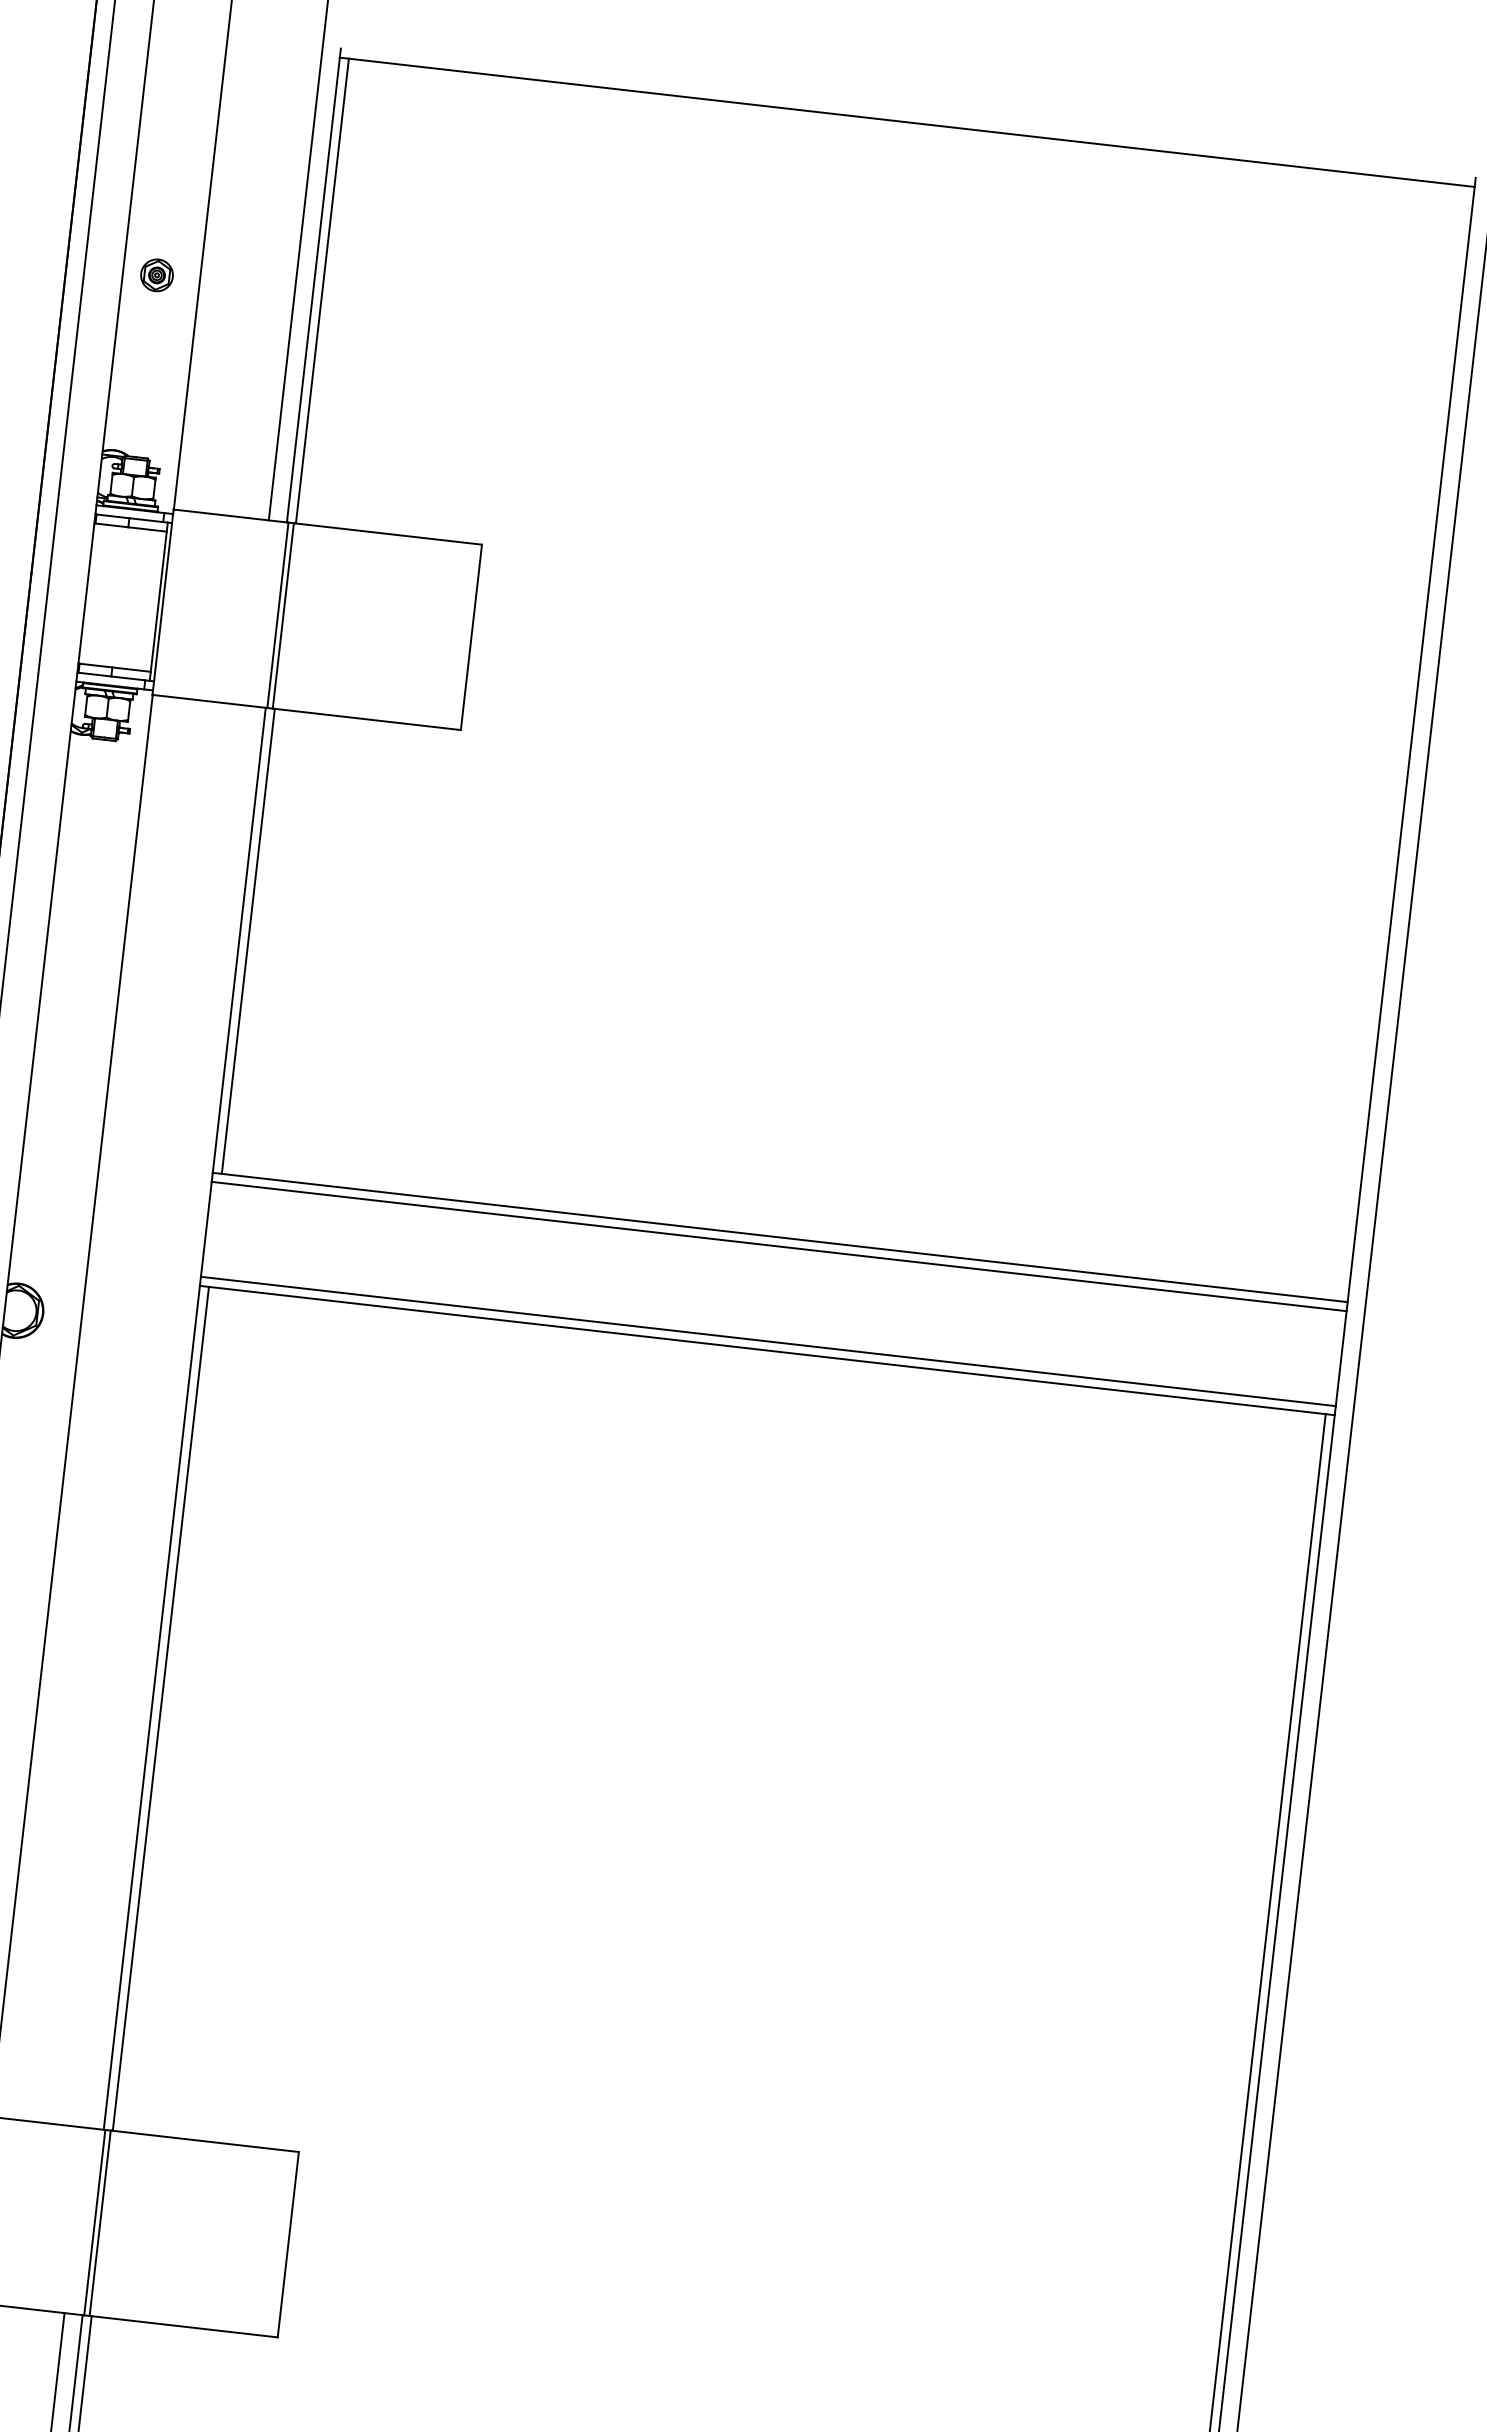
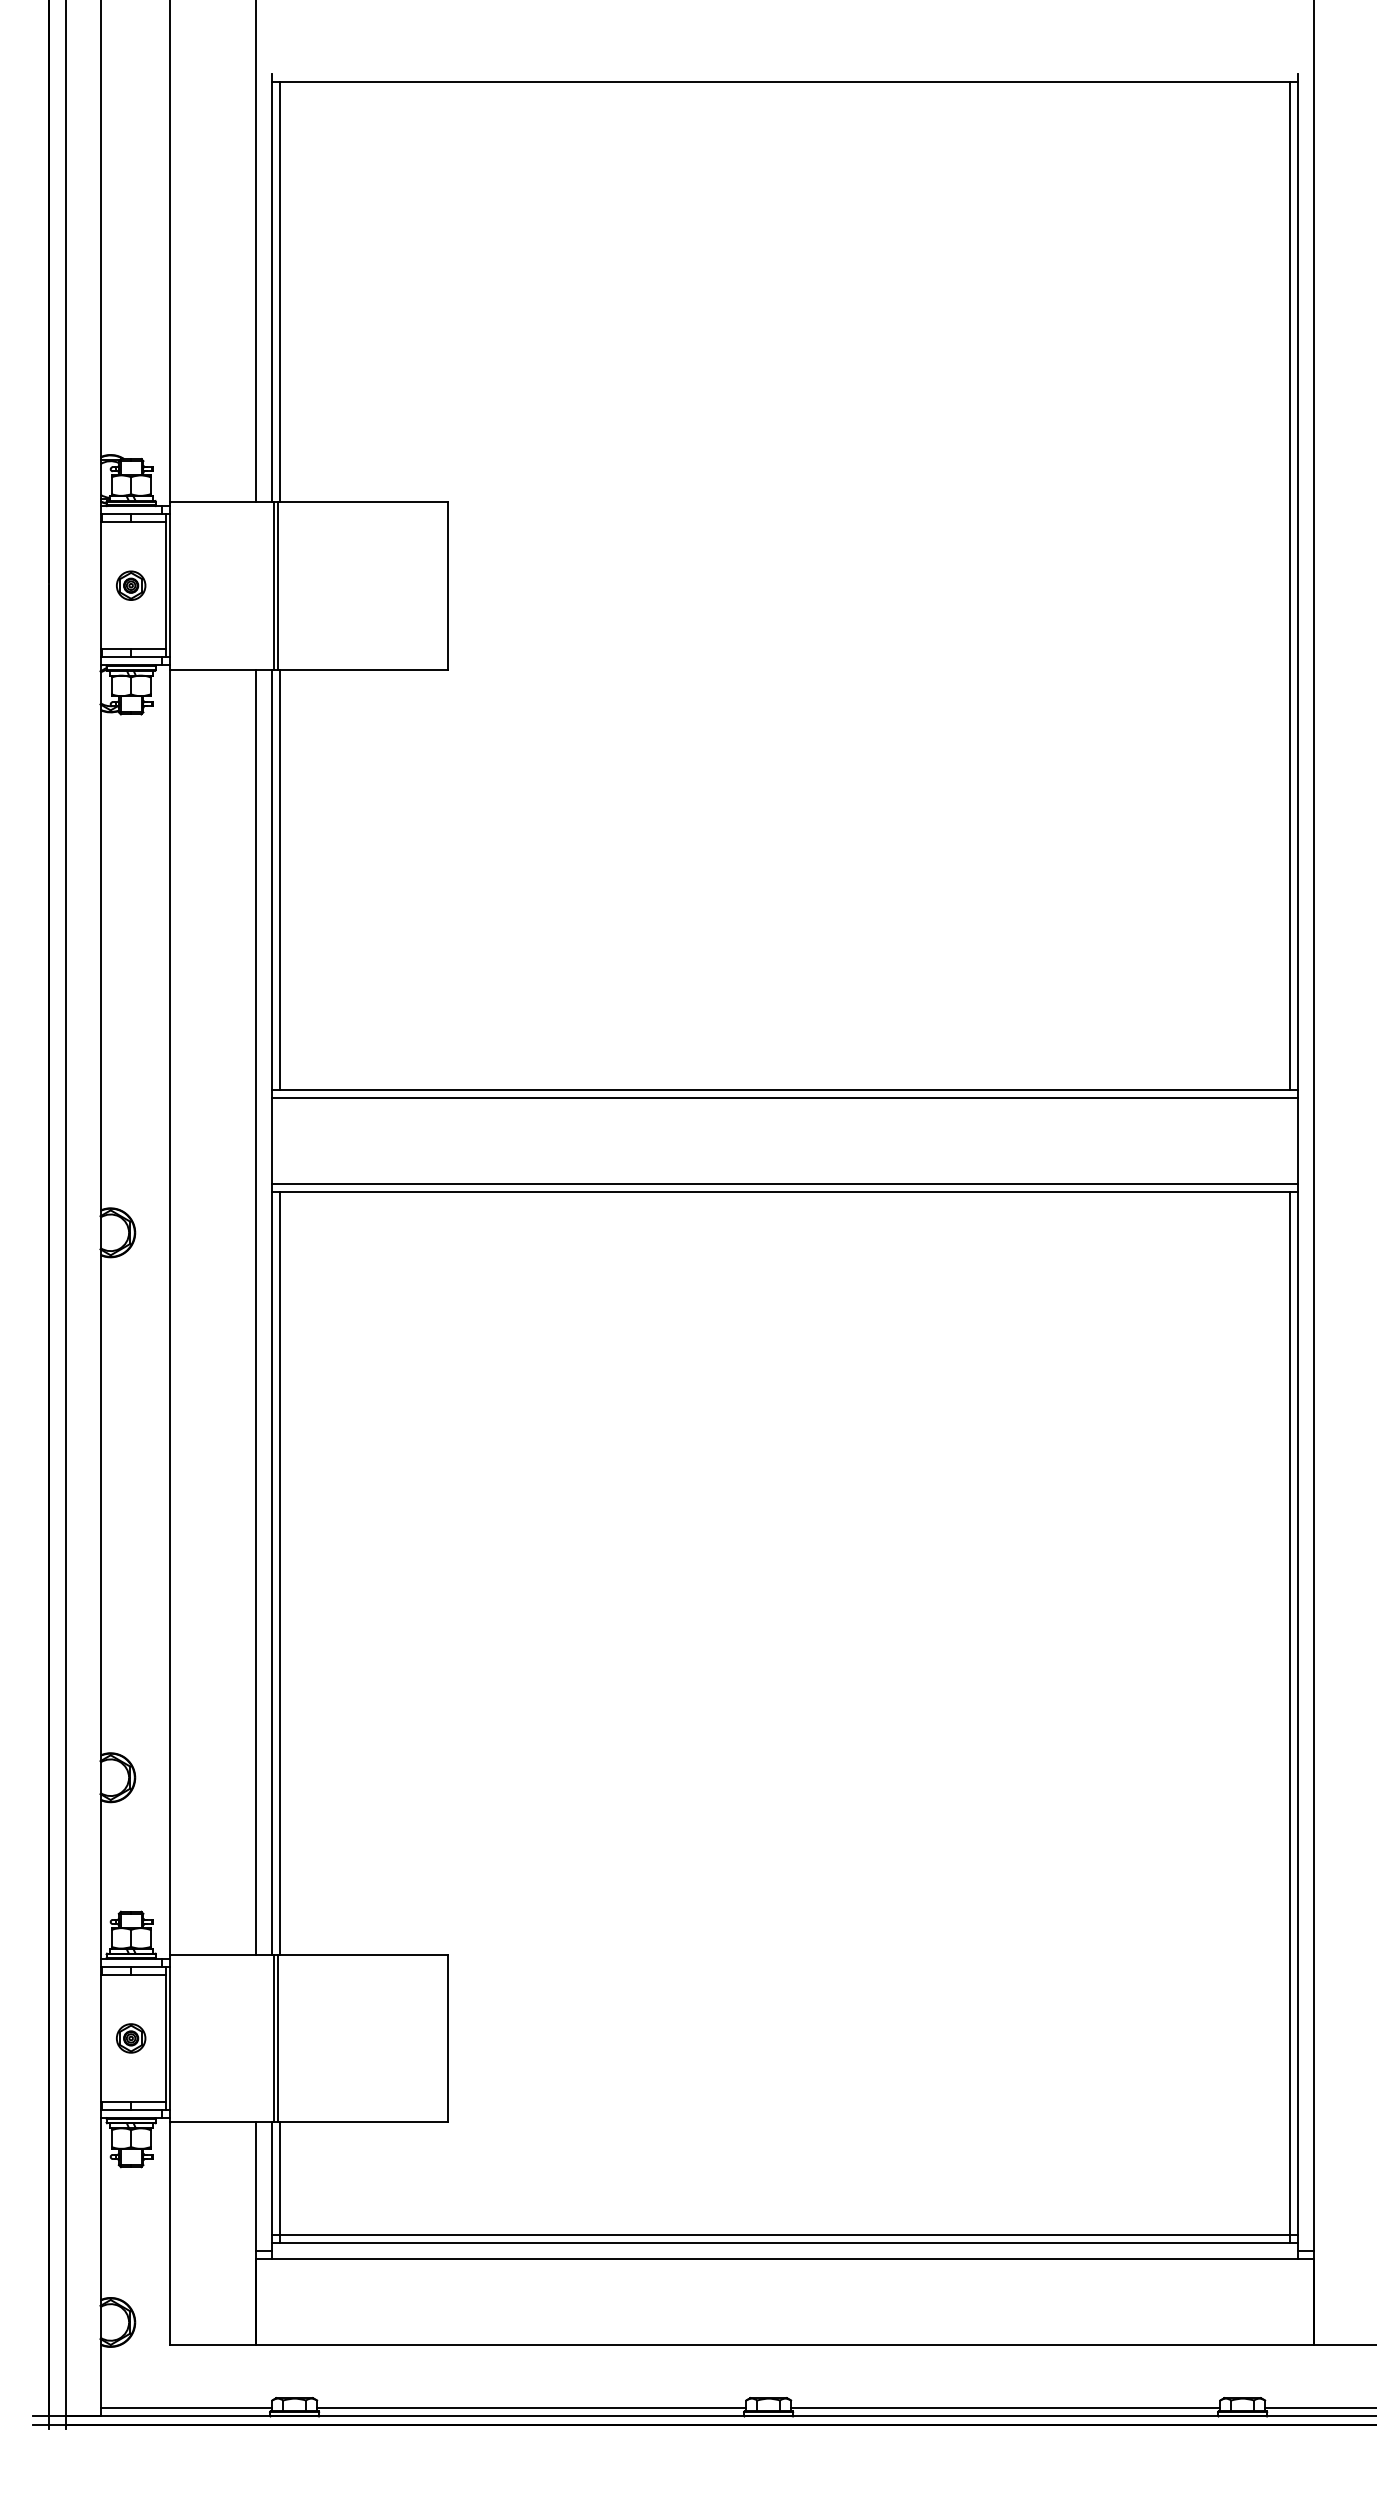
part: (157, 275) -> (131, 585), moved
line: (1402, 743) -> (1289, 585), added
line: (166, 1416) -> (255, 1311), added

